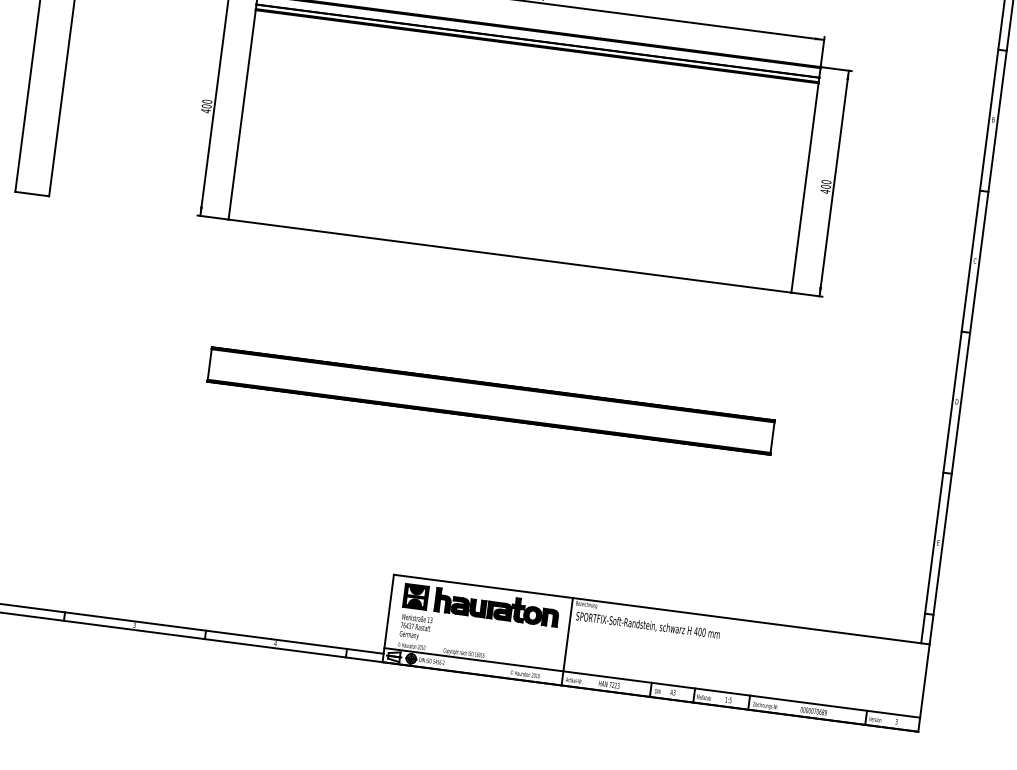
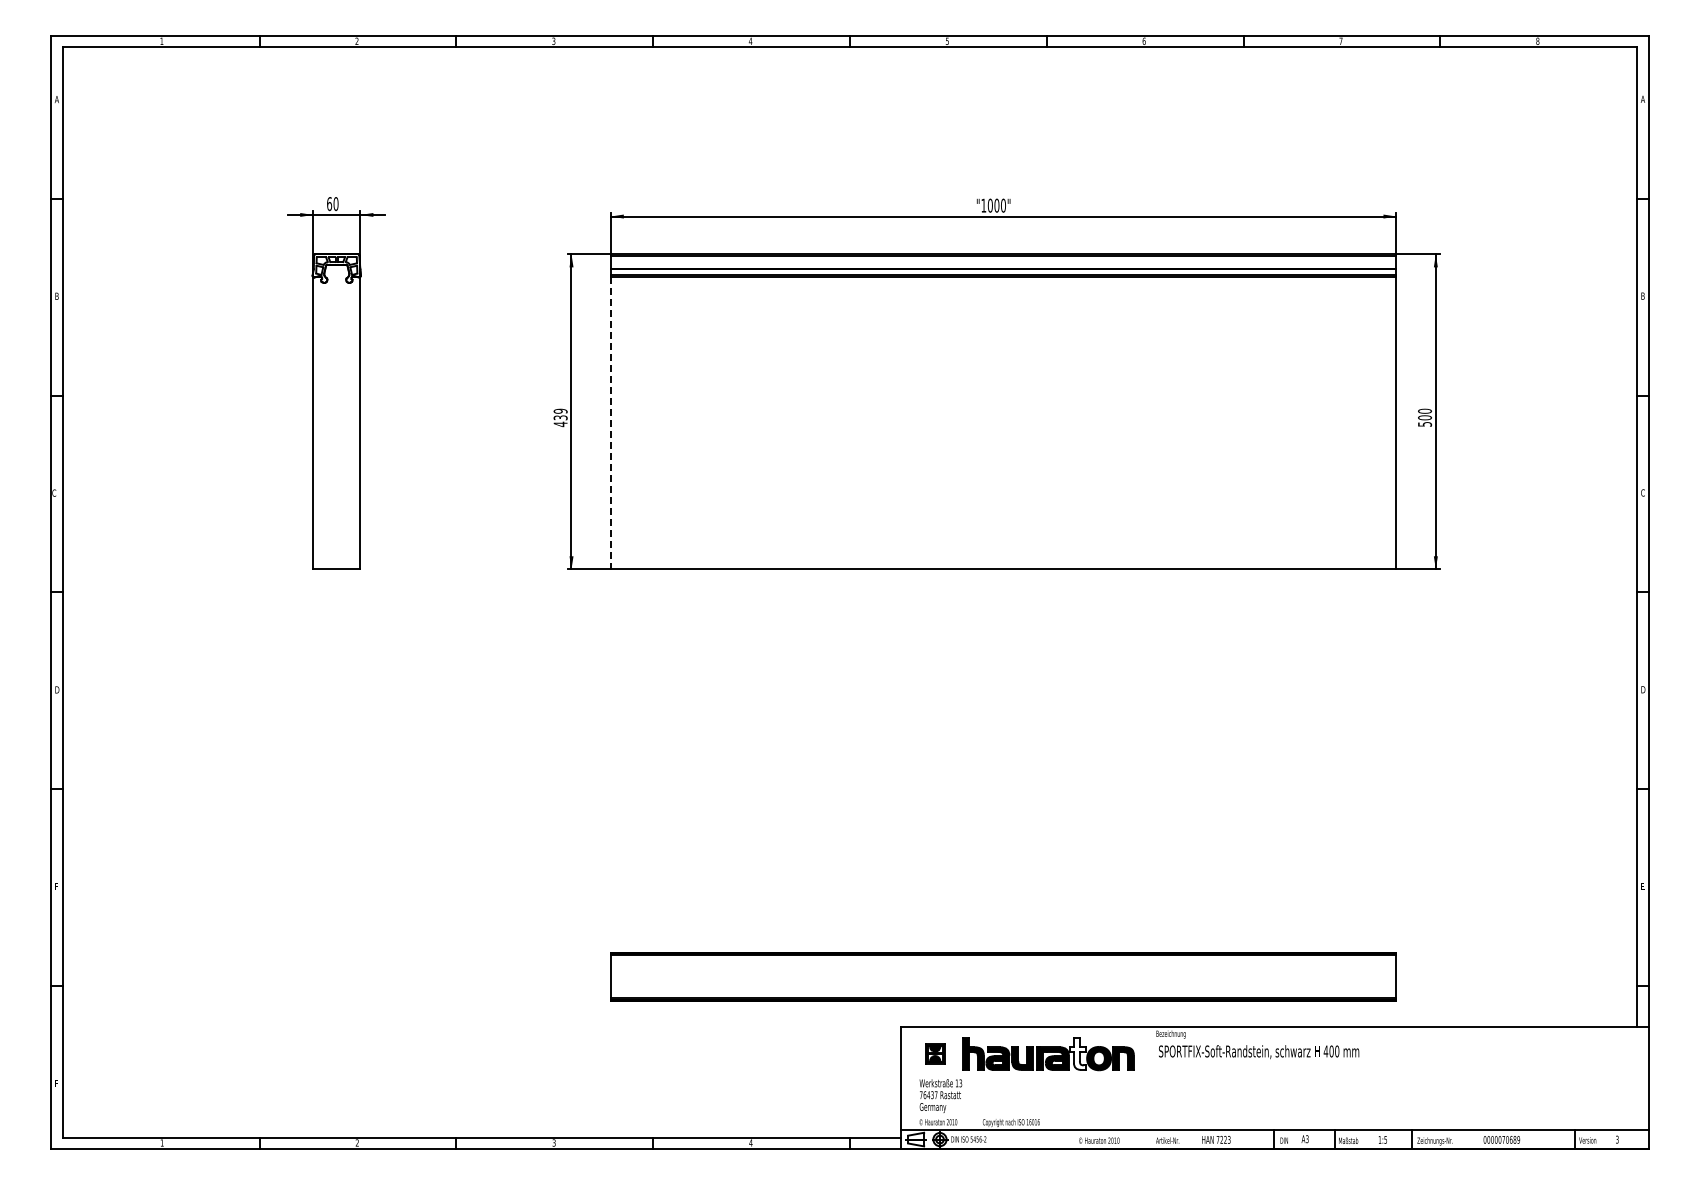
text: (206, 104) -> (560, 414), 400 -> 439
line: (241, 115) -> (610, 423), solid -> dashed
text: (825, 191) -> (1425, 424), 400 -> 500
part: (491, 400) -> (1003, 976), moved
part: (415, 596) -> (934, 1053), size x0.6
fill: (517, 609) -> (1077, 1053), removed
line: (567, 641) -> (1151, 1088), removed

